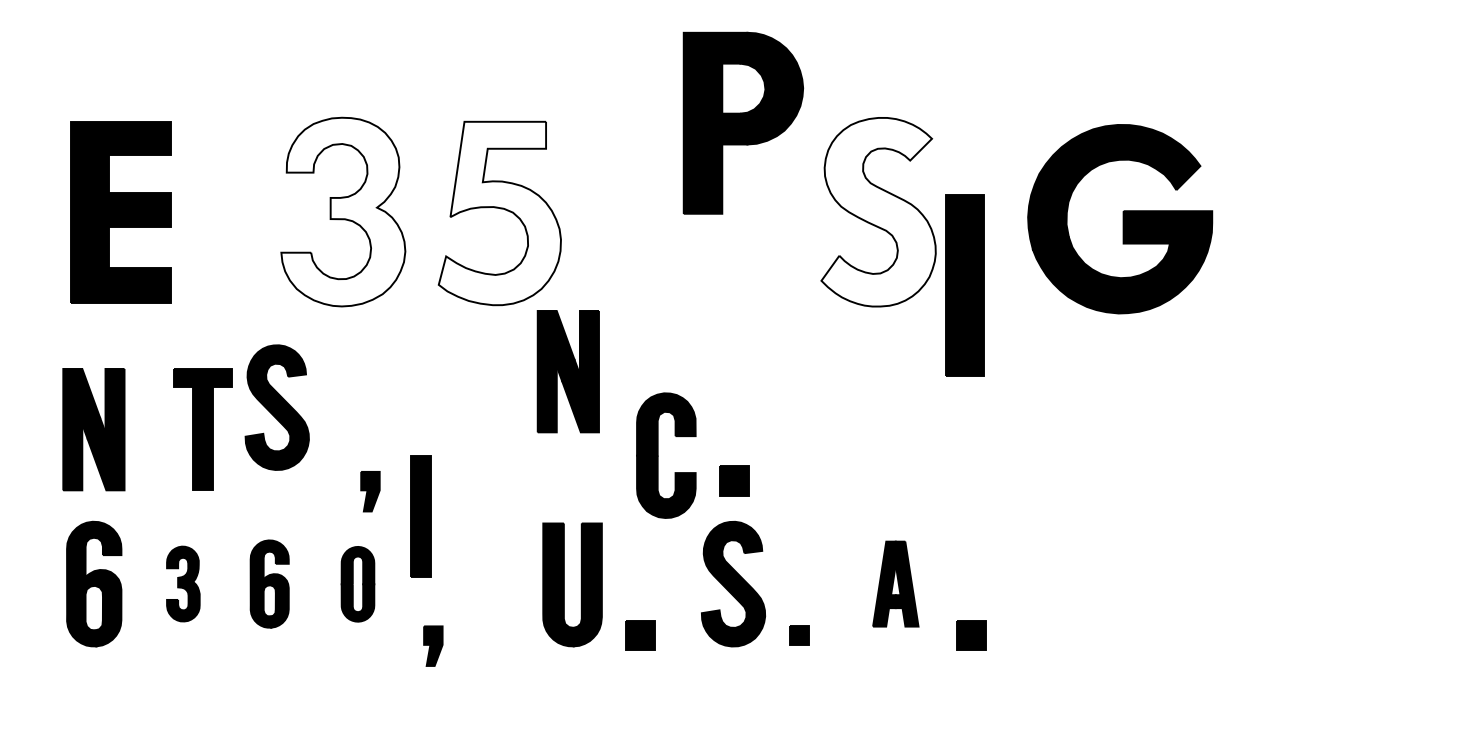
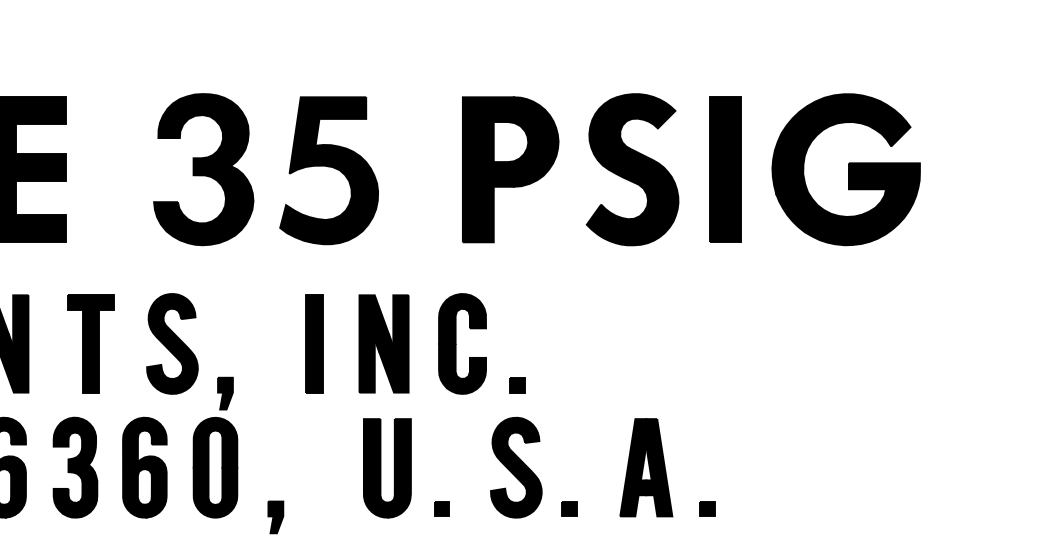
part: (743, 122) -> (510, 169), moved
fill: (343, 211) -> (203, 169), added
fill: (878, 211) -> (632, 169), added
fill: (499, 213) -> (328, 170), added
part: (1120, 219) -> (846, 169), moved
part: (964, 285) -> (725, 169), moved
part: (567, 371) -> (383, 343), moved
part: (276, 407) -> (171, 343), moved
part: (658, 455) -> (456, 343), moved
part: (734, 480) -> (517, 384), size x0.62
part: (420, 516) -> (314, 343), moved
part: (183, 583) -> (75, 467), size x1.67
part: (269, 583) -> (144, 467), size x1.43
part: (895, 583) -> (646, 467), size x1.43
part: (357, 584) -> (215, 468), size x1.67
part: (640, 635) -> (441, 508), size x0.62
part: (971, 635) -> (707, 508), size x0.62

